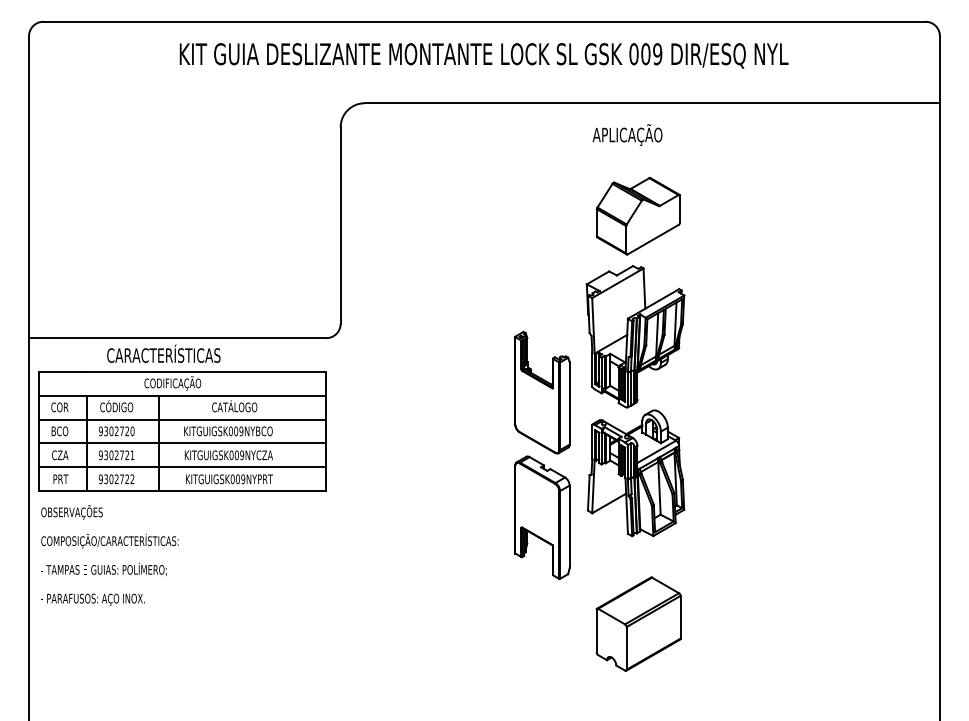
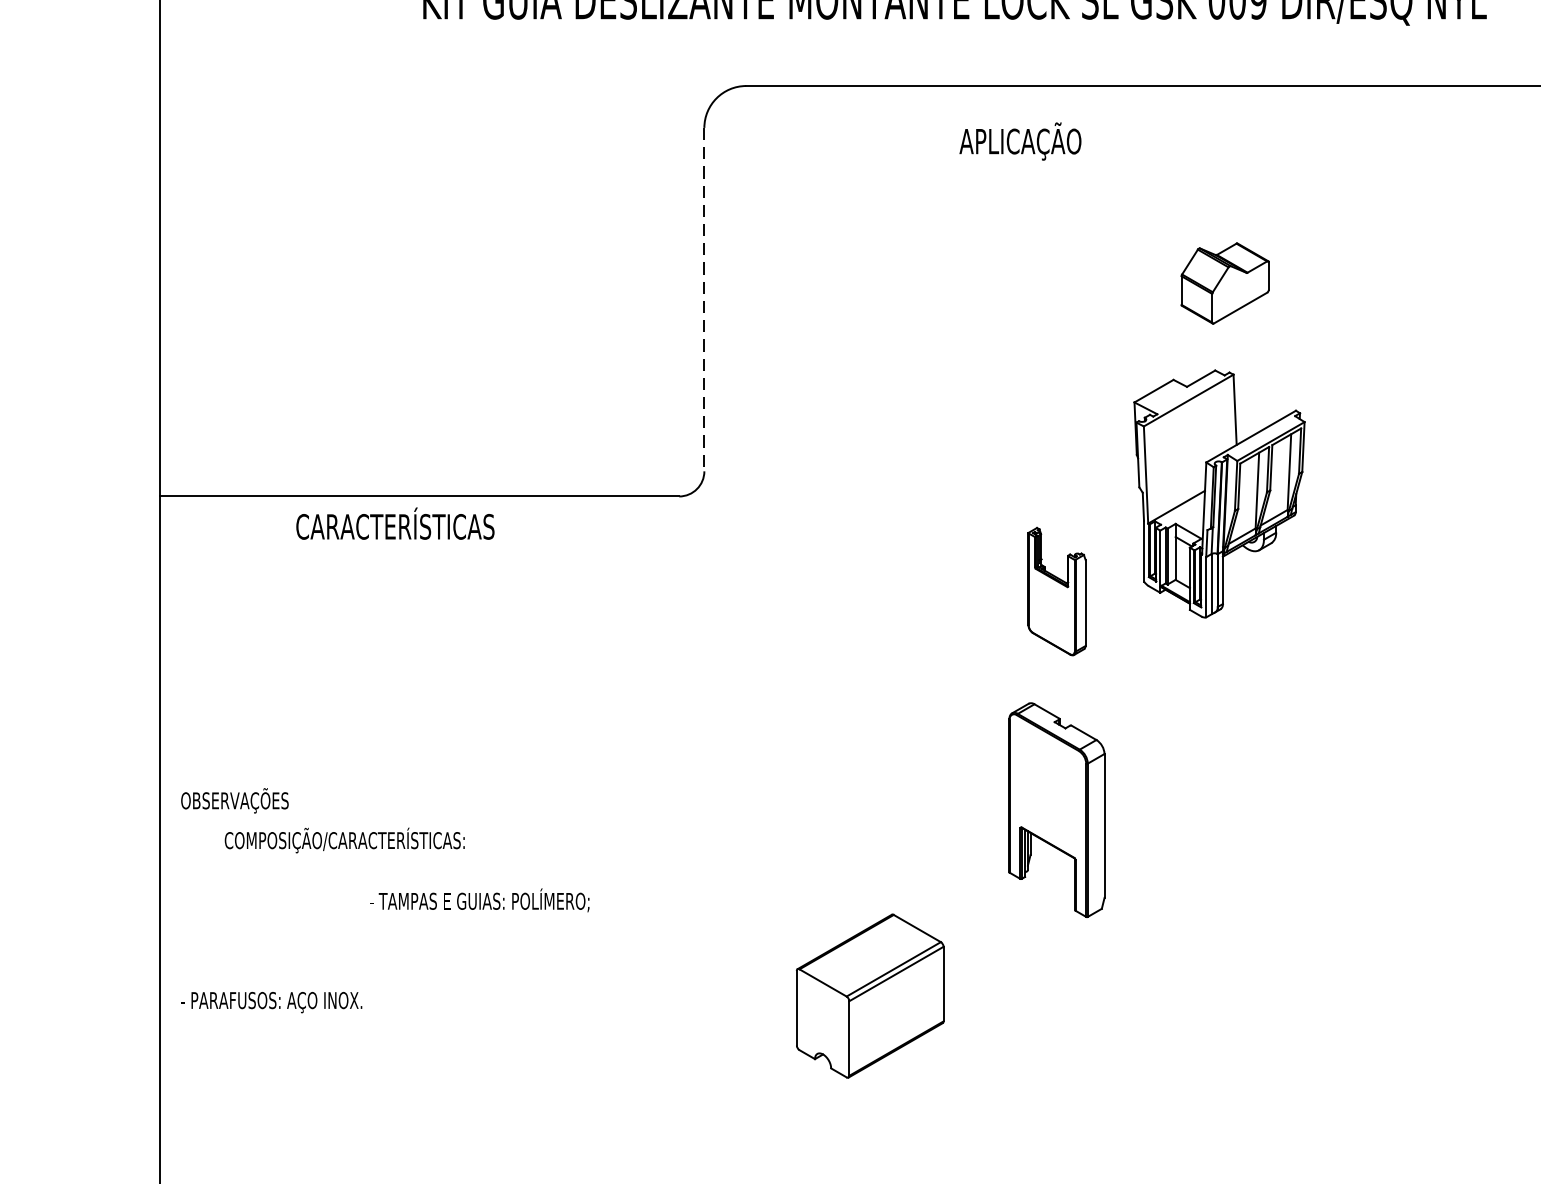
text: (627, 134) -> (1020, 140), moved
part: (638, 216) -> (1224, 283), size x0.6
line: (340, 226) -> (704, 301), solid -> dashed
part: (542, 392) -> (1057, 591), size x0.6
part: (182, 431) -> (427, 659), removed
part: (636, 473) -> (1221, 732), removed
text: (109, 540) -> (344, 839), moved
text: (103, 568) -> (478, 898), moved
text: (92, 599) -> (270, 1002), moved
part: (638, 623) -> (870, 995), moved

